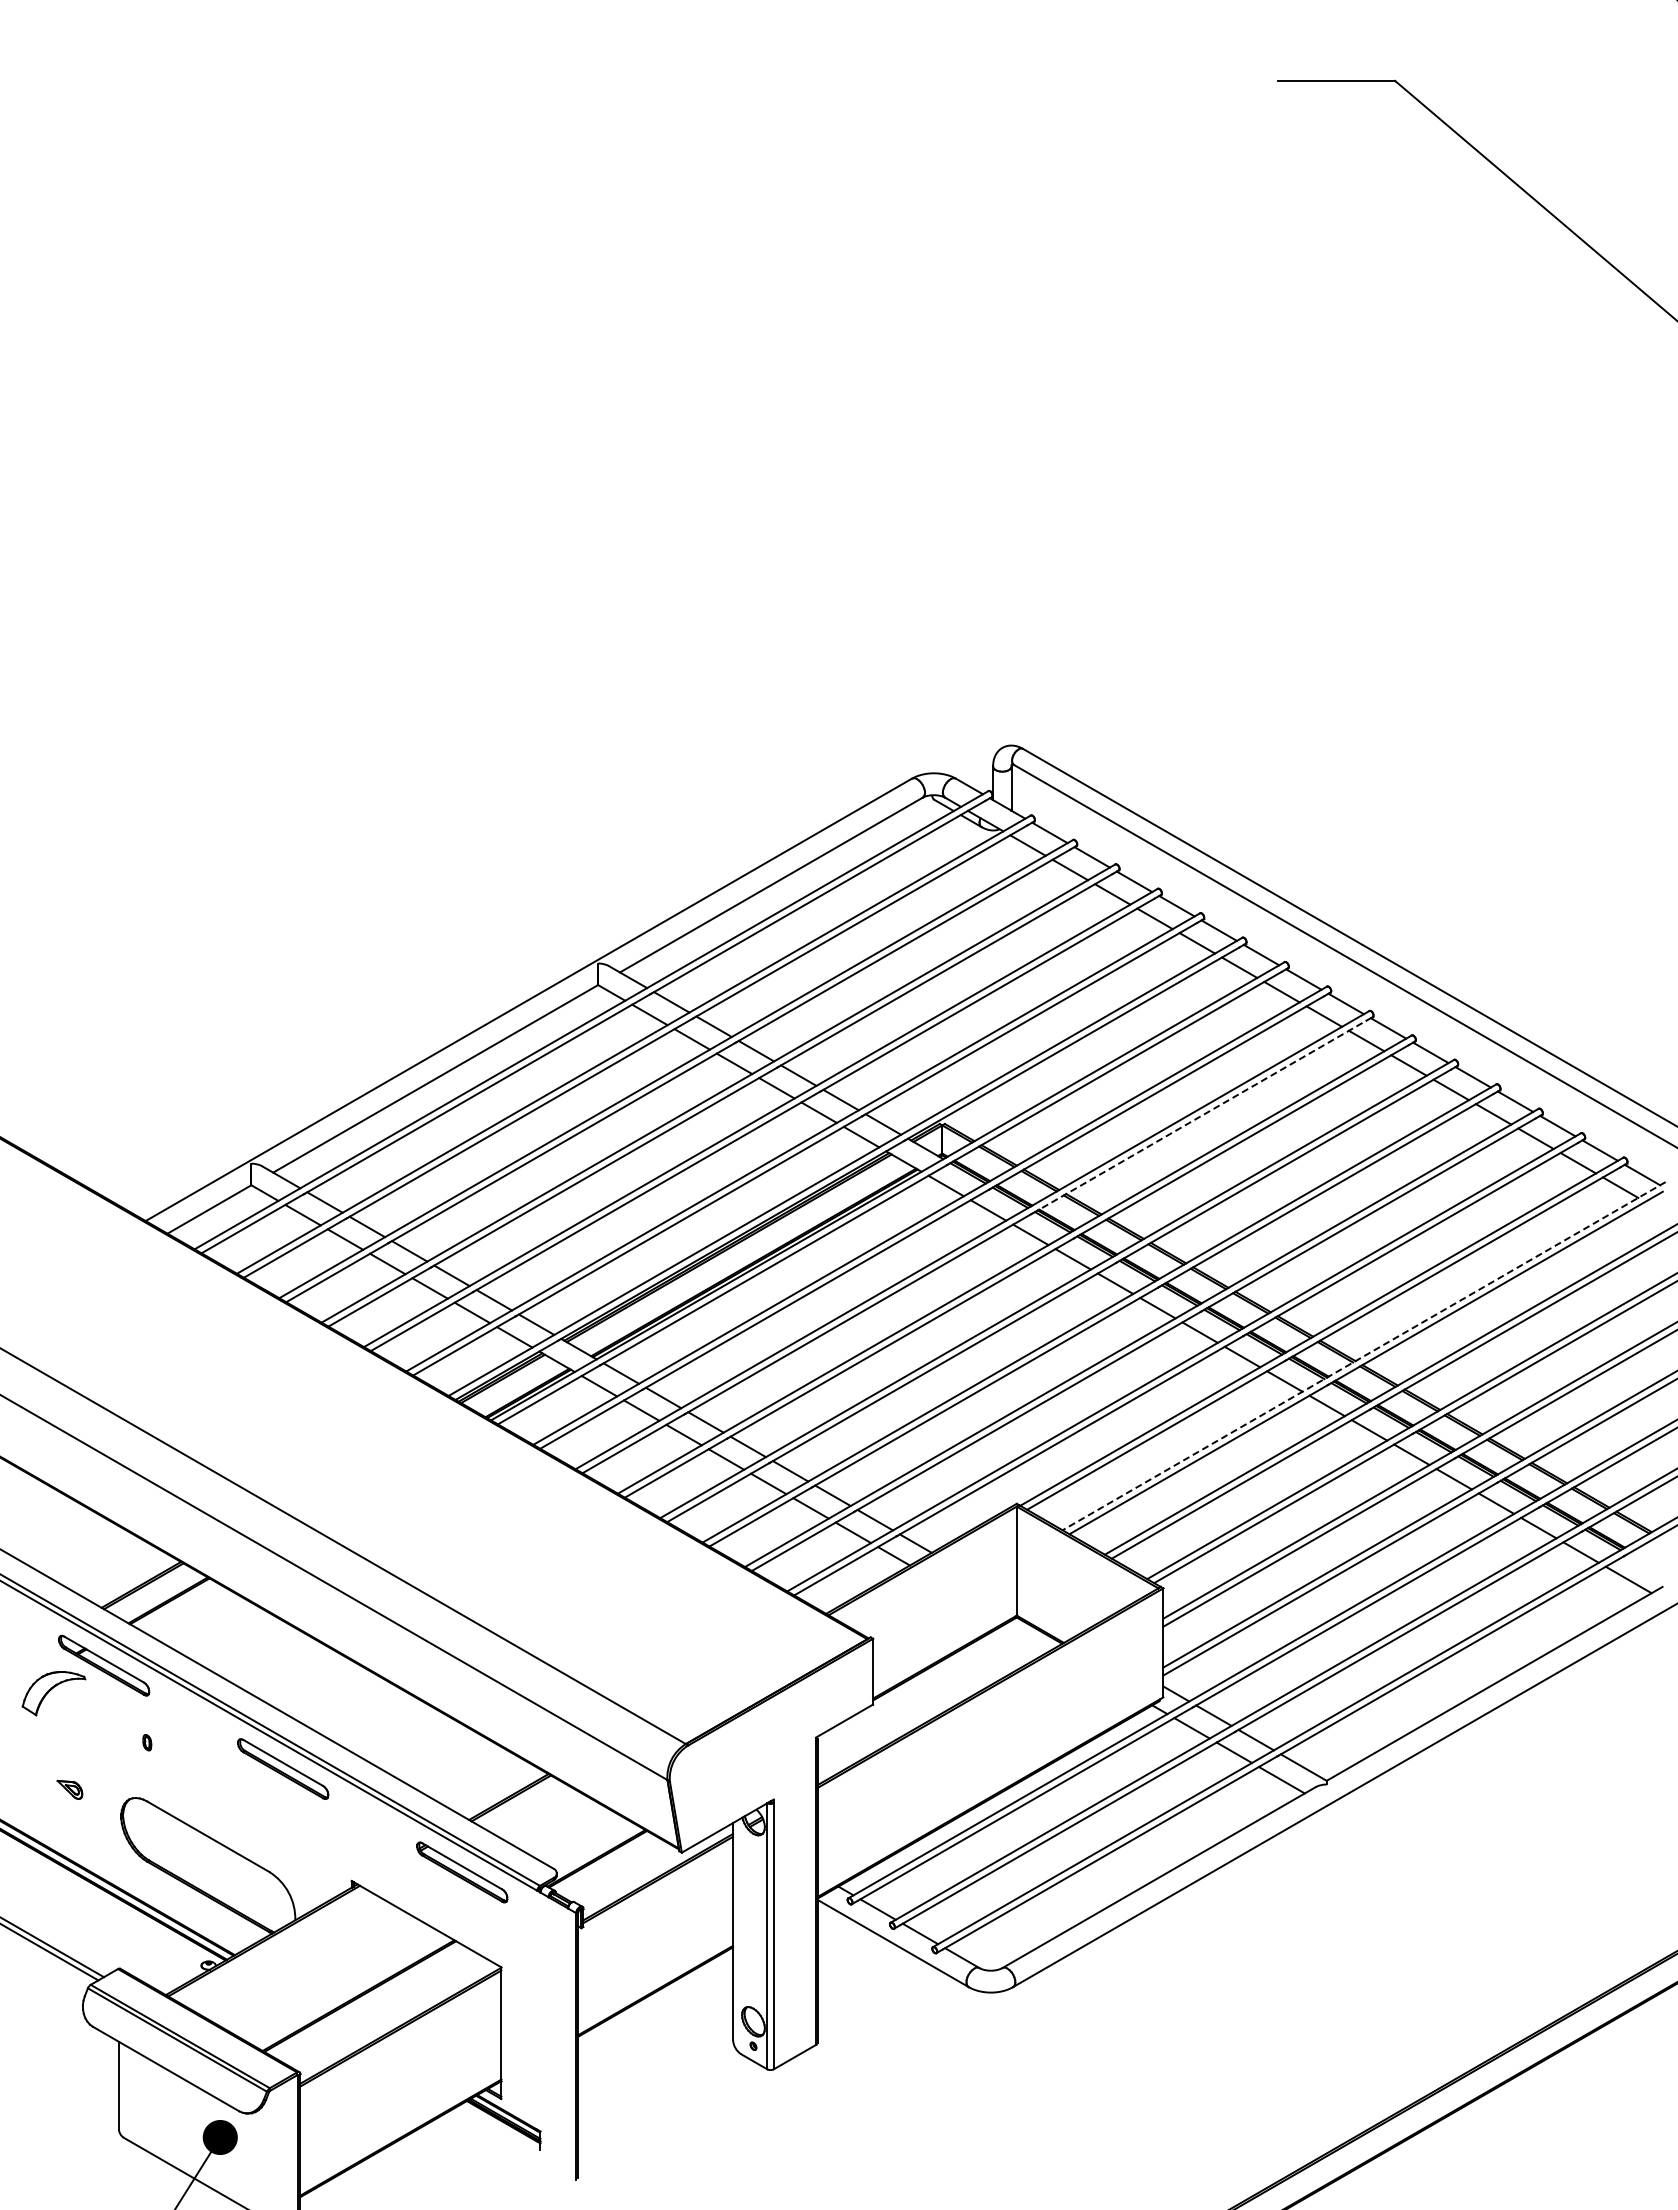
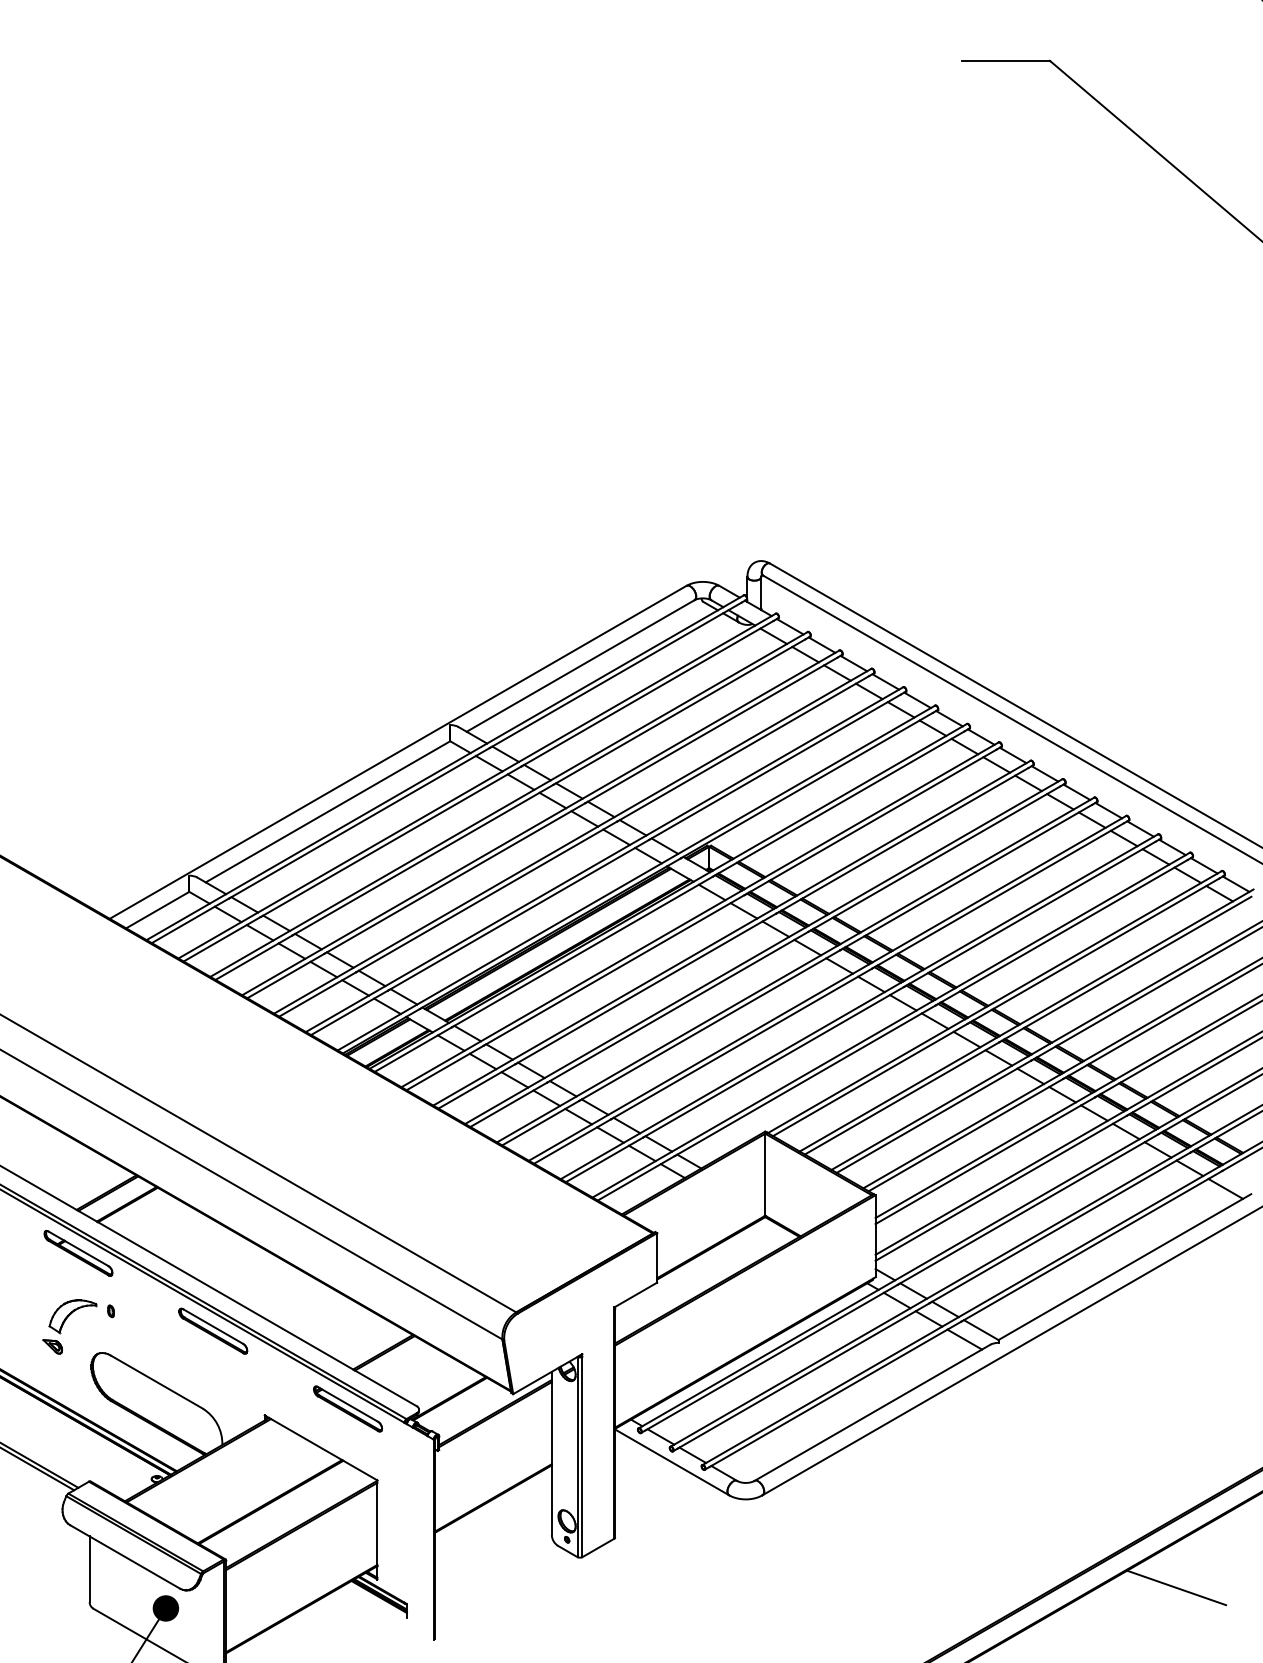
line: (1199, 1117) -> (902, 840), dashed -> solid
line: (1363, 1356) -> (1026, 1020), dashed -> solid
part: (53, 1693) -> (72, 1316), moved
line: (1563, 2110) -> (1176, 1588), added

